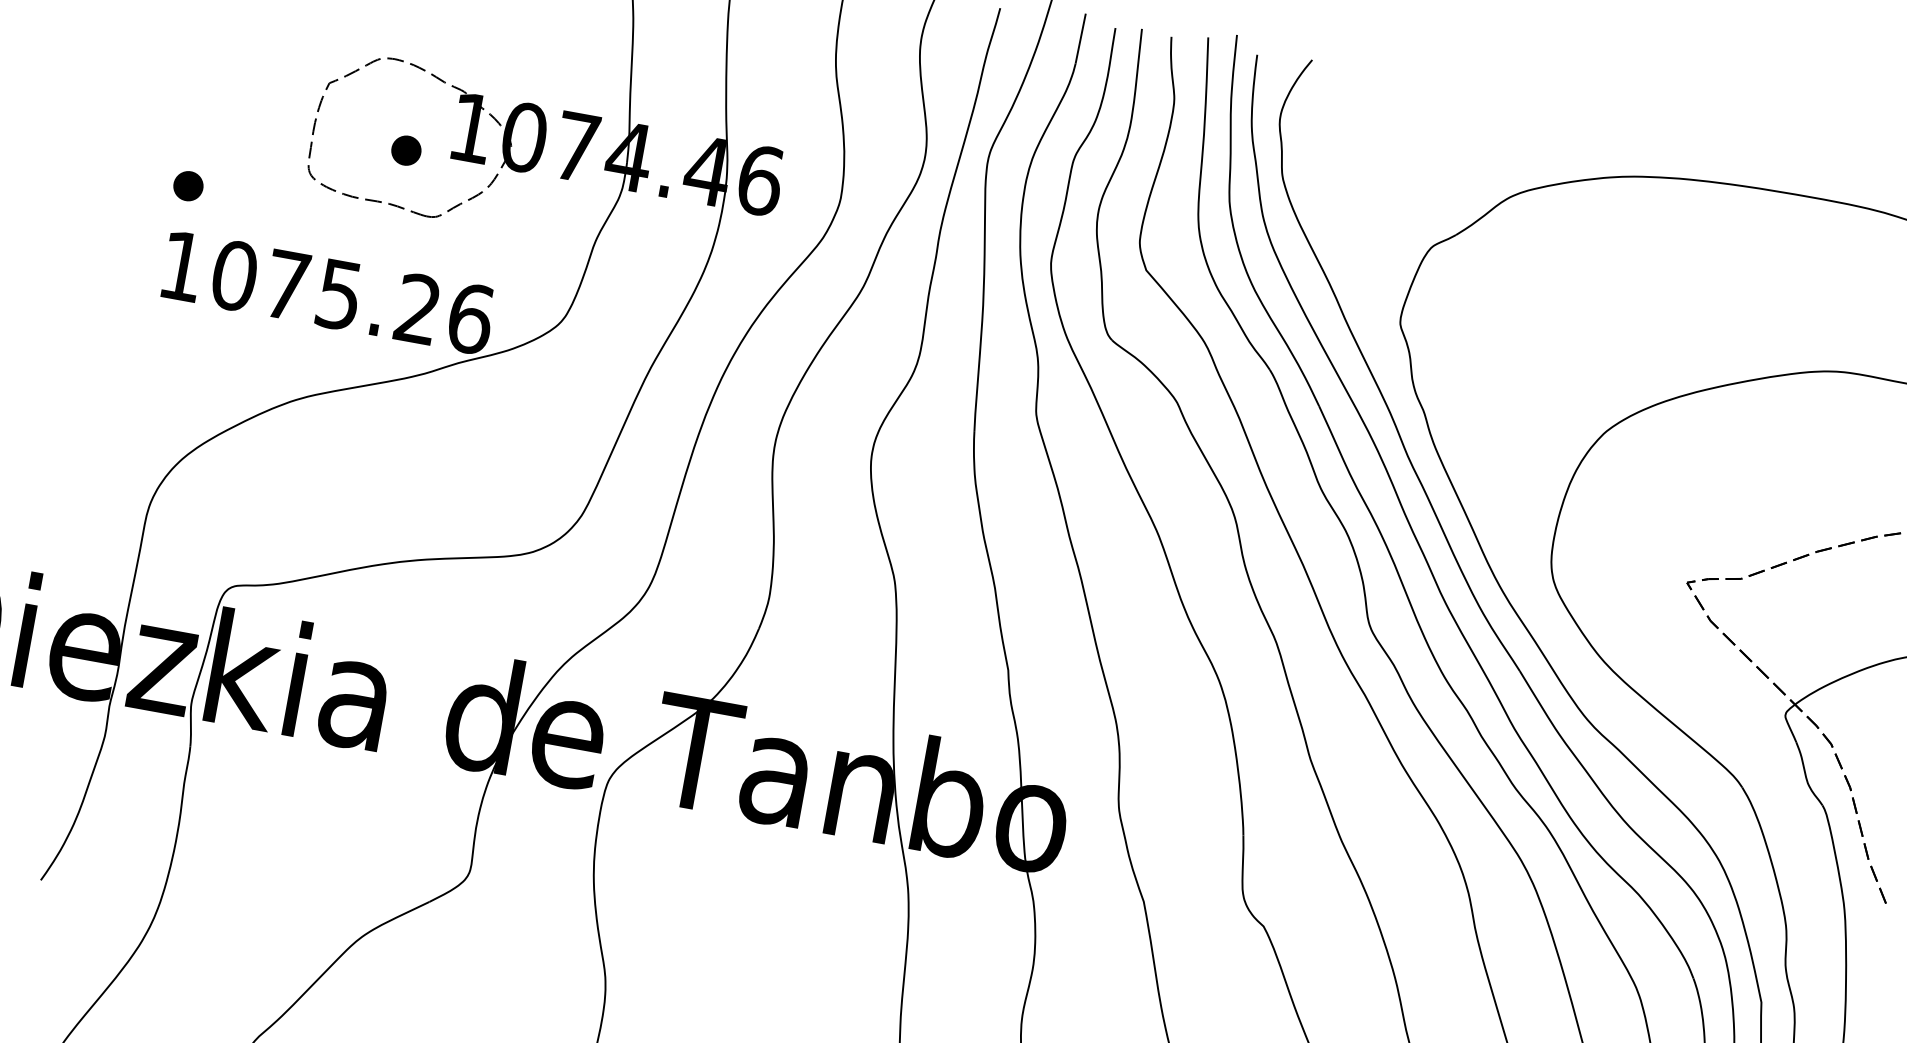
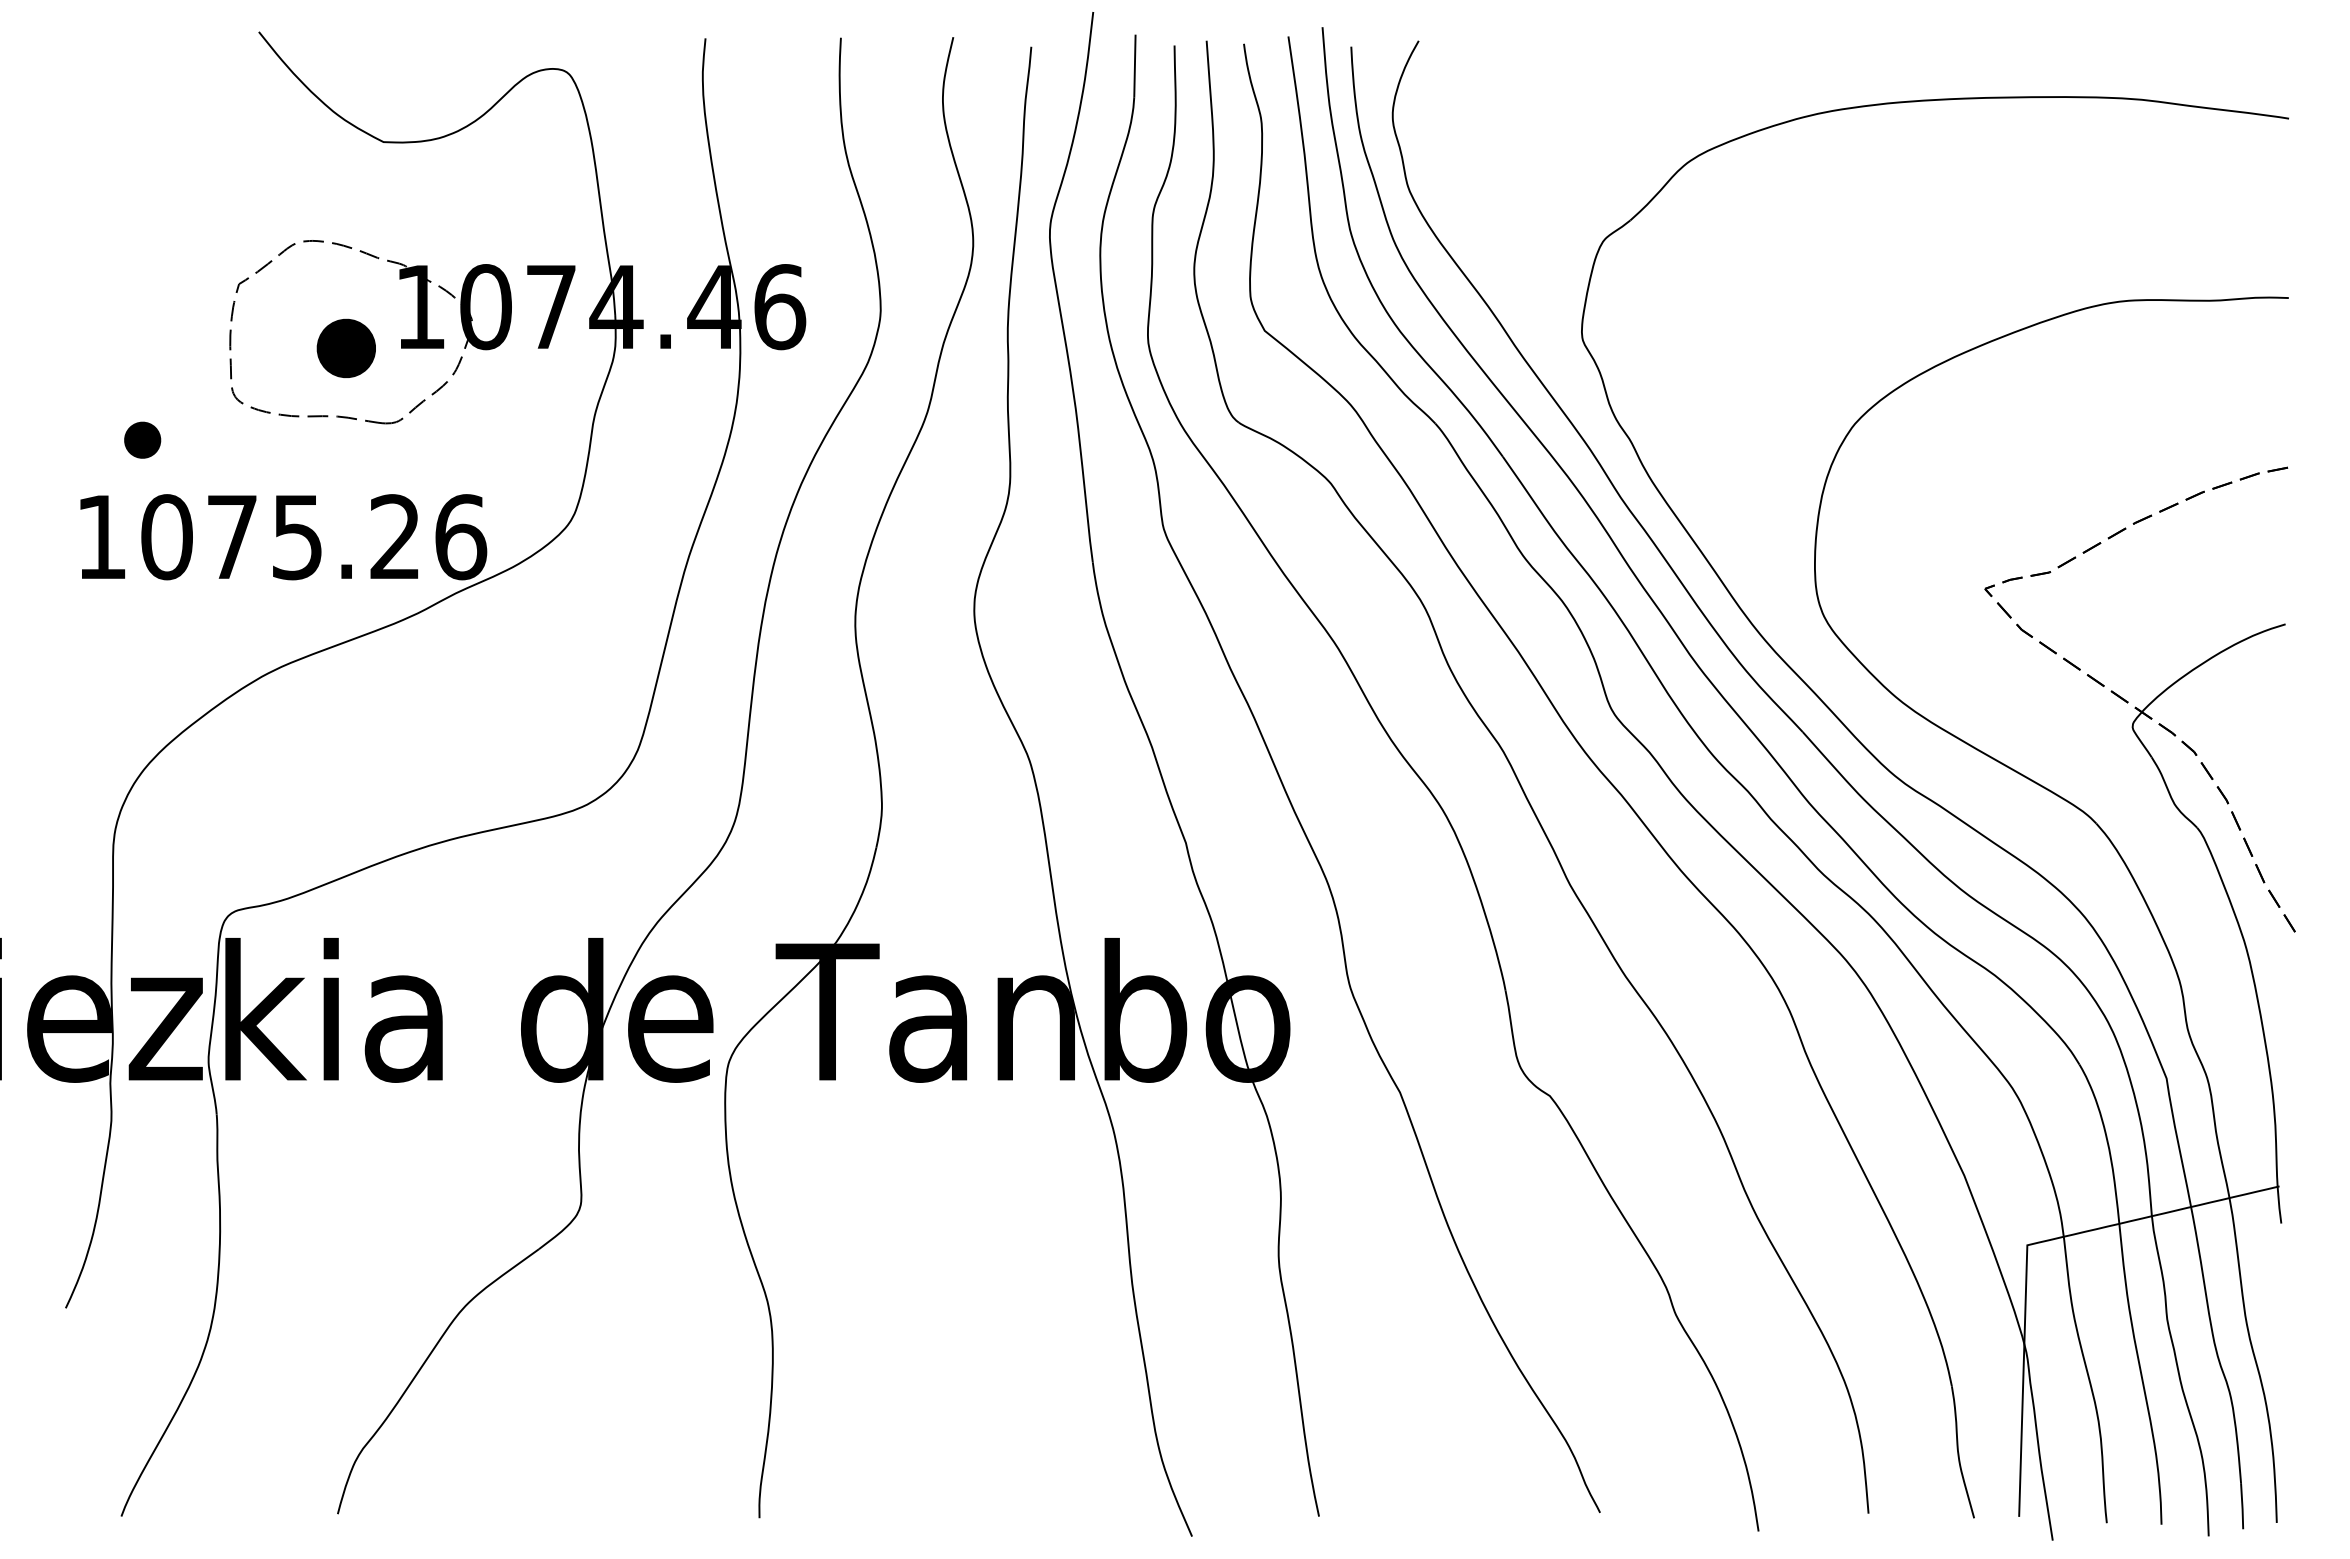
part: (406, 150) -> (346, 348), size x1.6
part: (188, 185) -> (142, 439), moved

